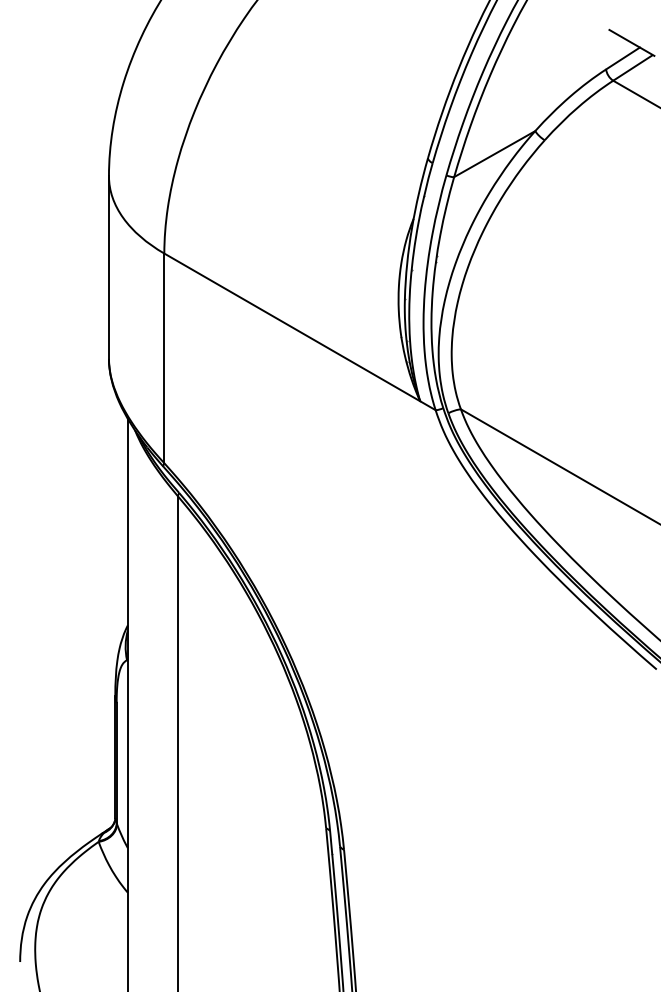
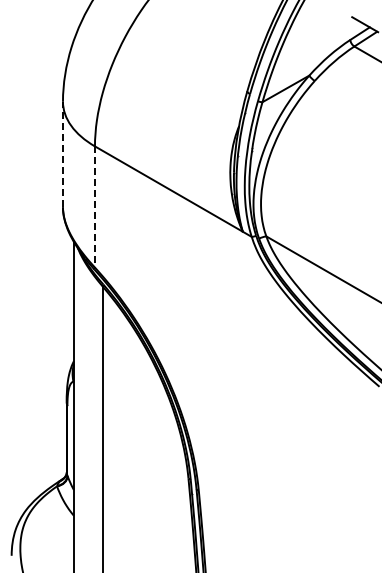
line: (108, 267) -> (62, 154), solid -> dashed
line: (163, 357) -> (94, 206), solid -> dashed

